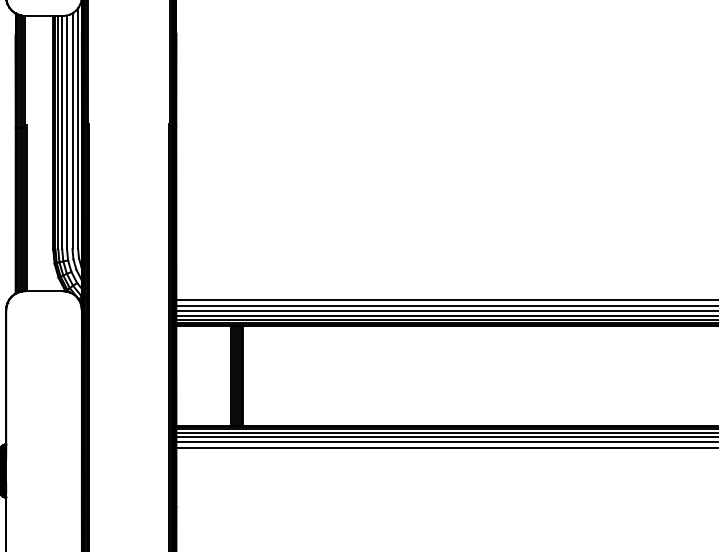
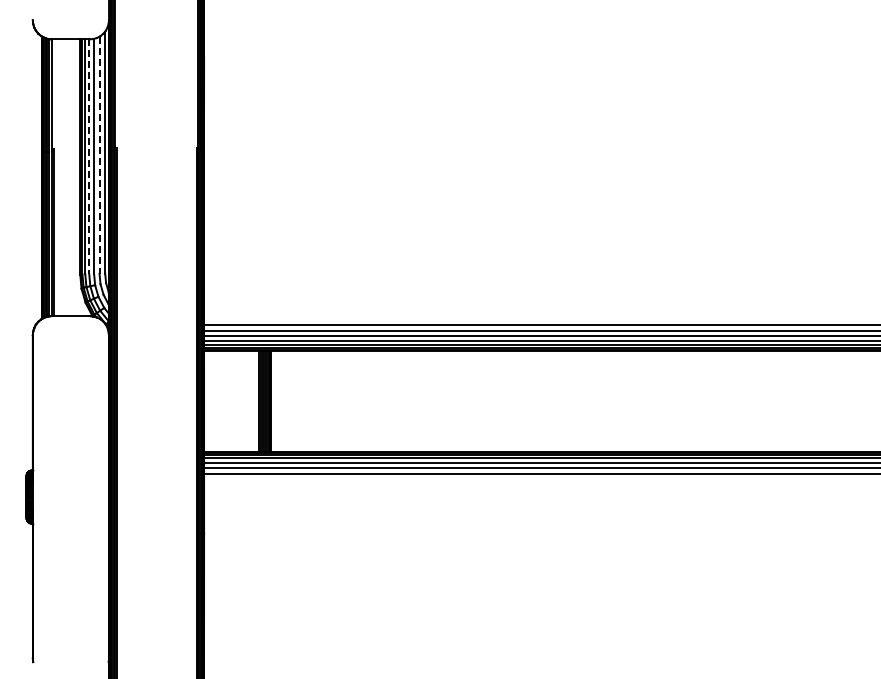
line: (72, 131) -> (99, 155), solid -> dashed
line: (62, 133) -> (89, 157), solid -> dashed

